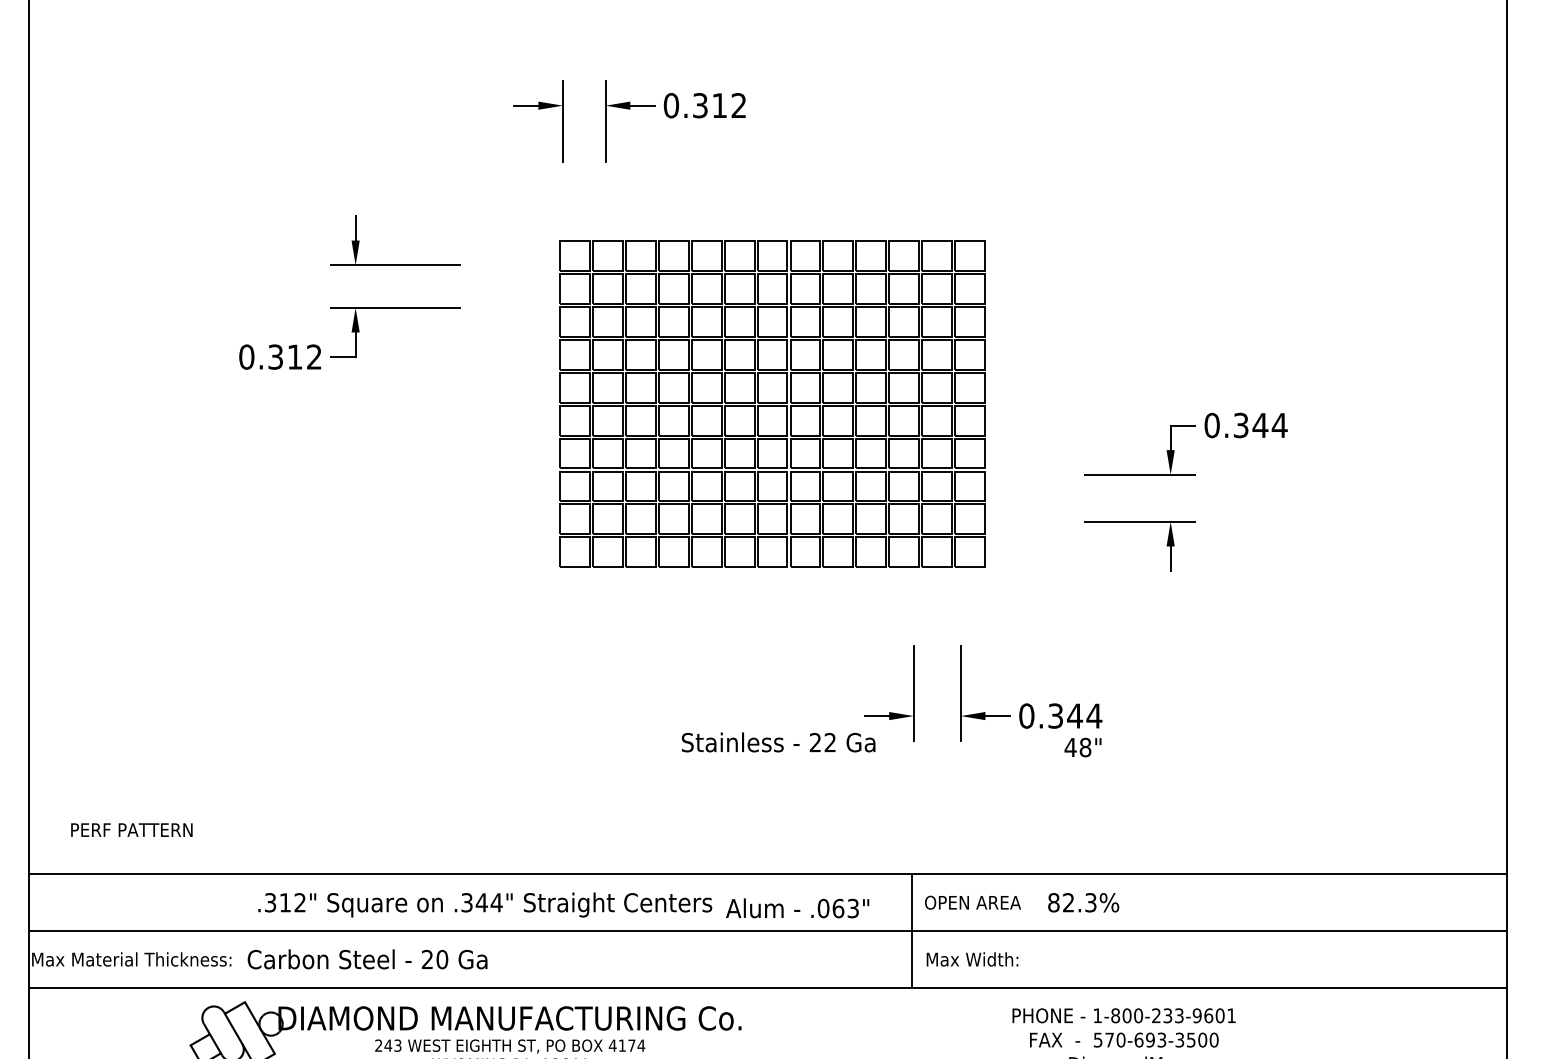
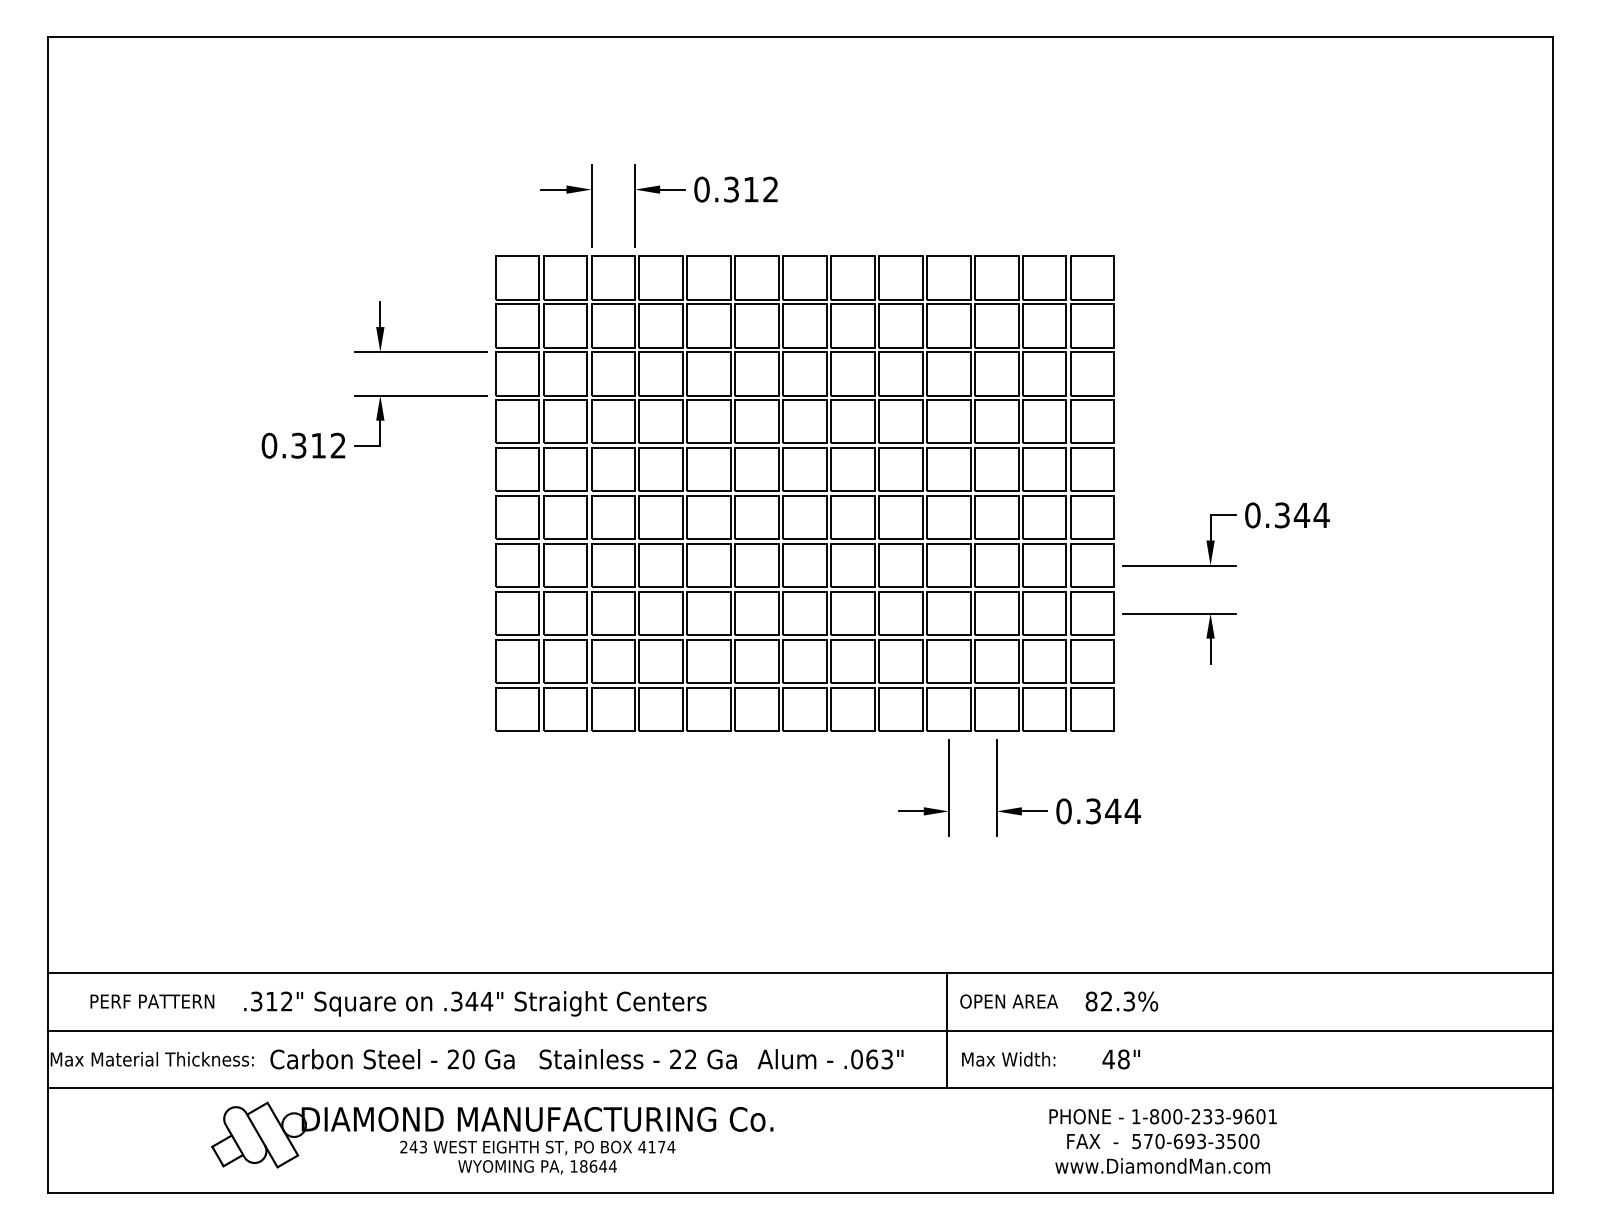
part: (772, 404) -> (804, 493), size x1.43
text: (777, 742) -> (637, 1059), moved
text: (1082, 747) -> (1120, 1059), moved
text: (131, 830) -> (152, 1001), moved
text: (485, 904) -> (475, 1003), moved
text: (797, 908) -> (830, 1059), moved

